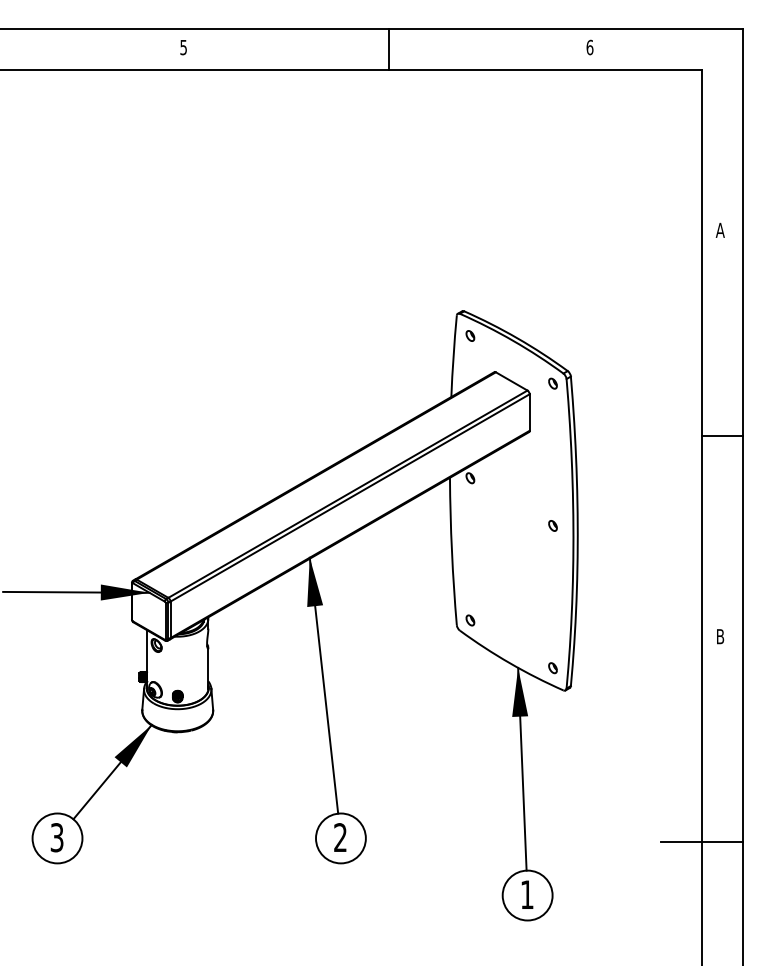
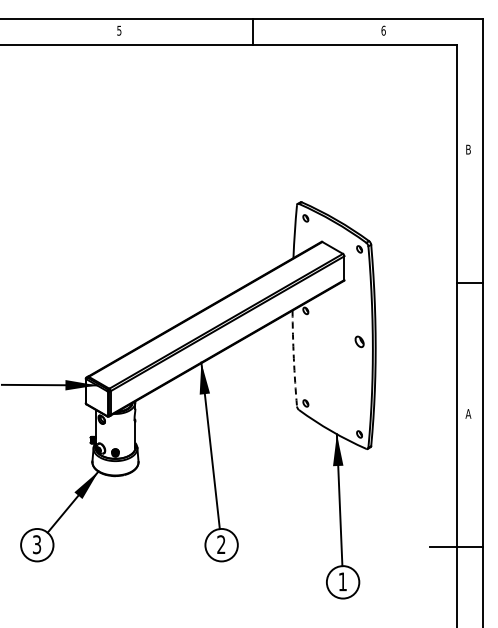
text: (720, 230) -> (468, 149), A -> B
part: (552, 525) -> (359, 341), size x1.6
arc: (451, 551) -> (293, 358), solid -> dashed
text: (720, 635) -> (468, 413), B -> A

